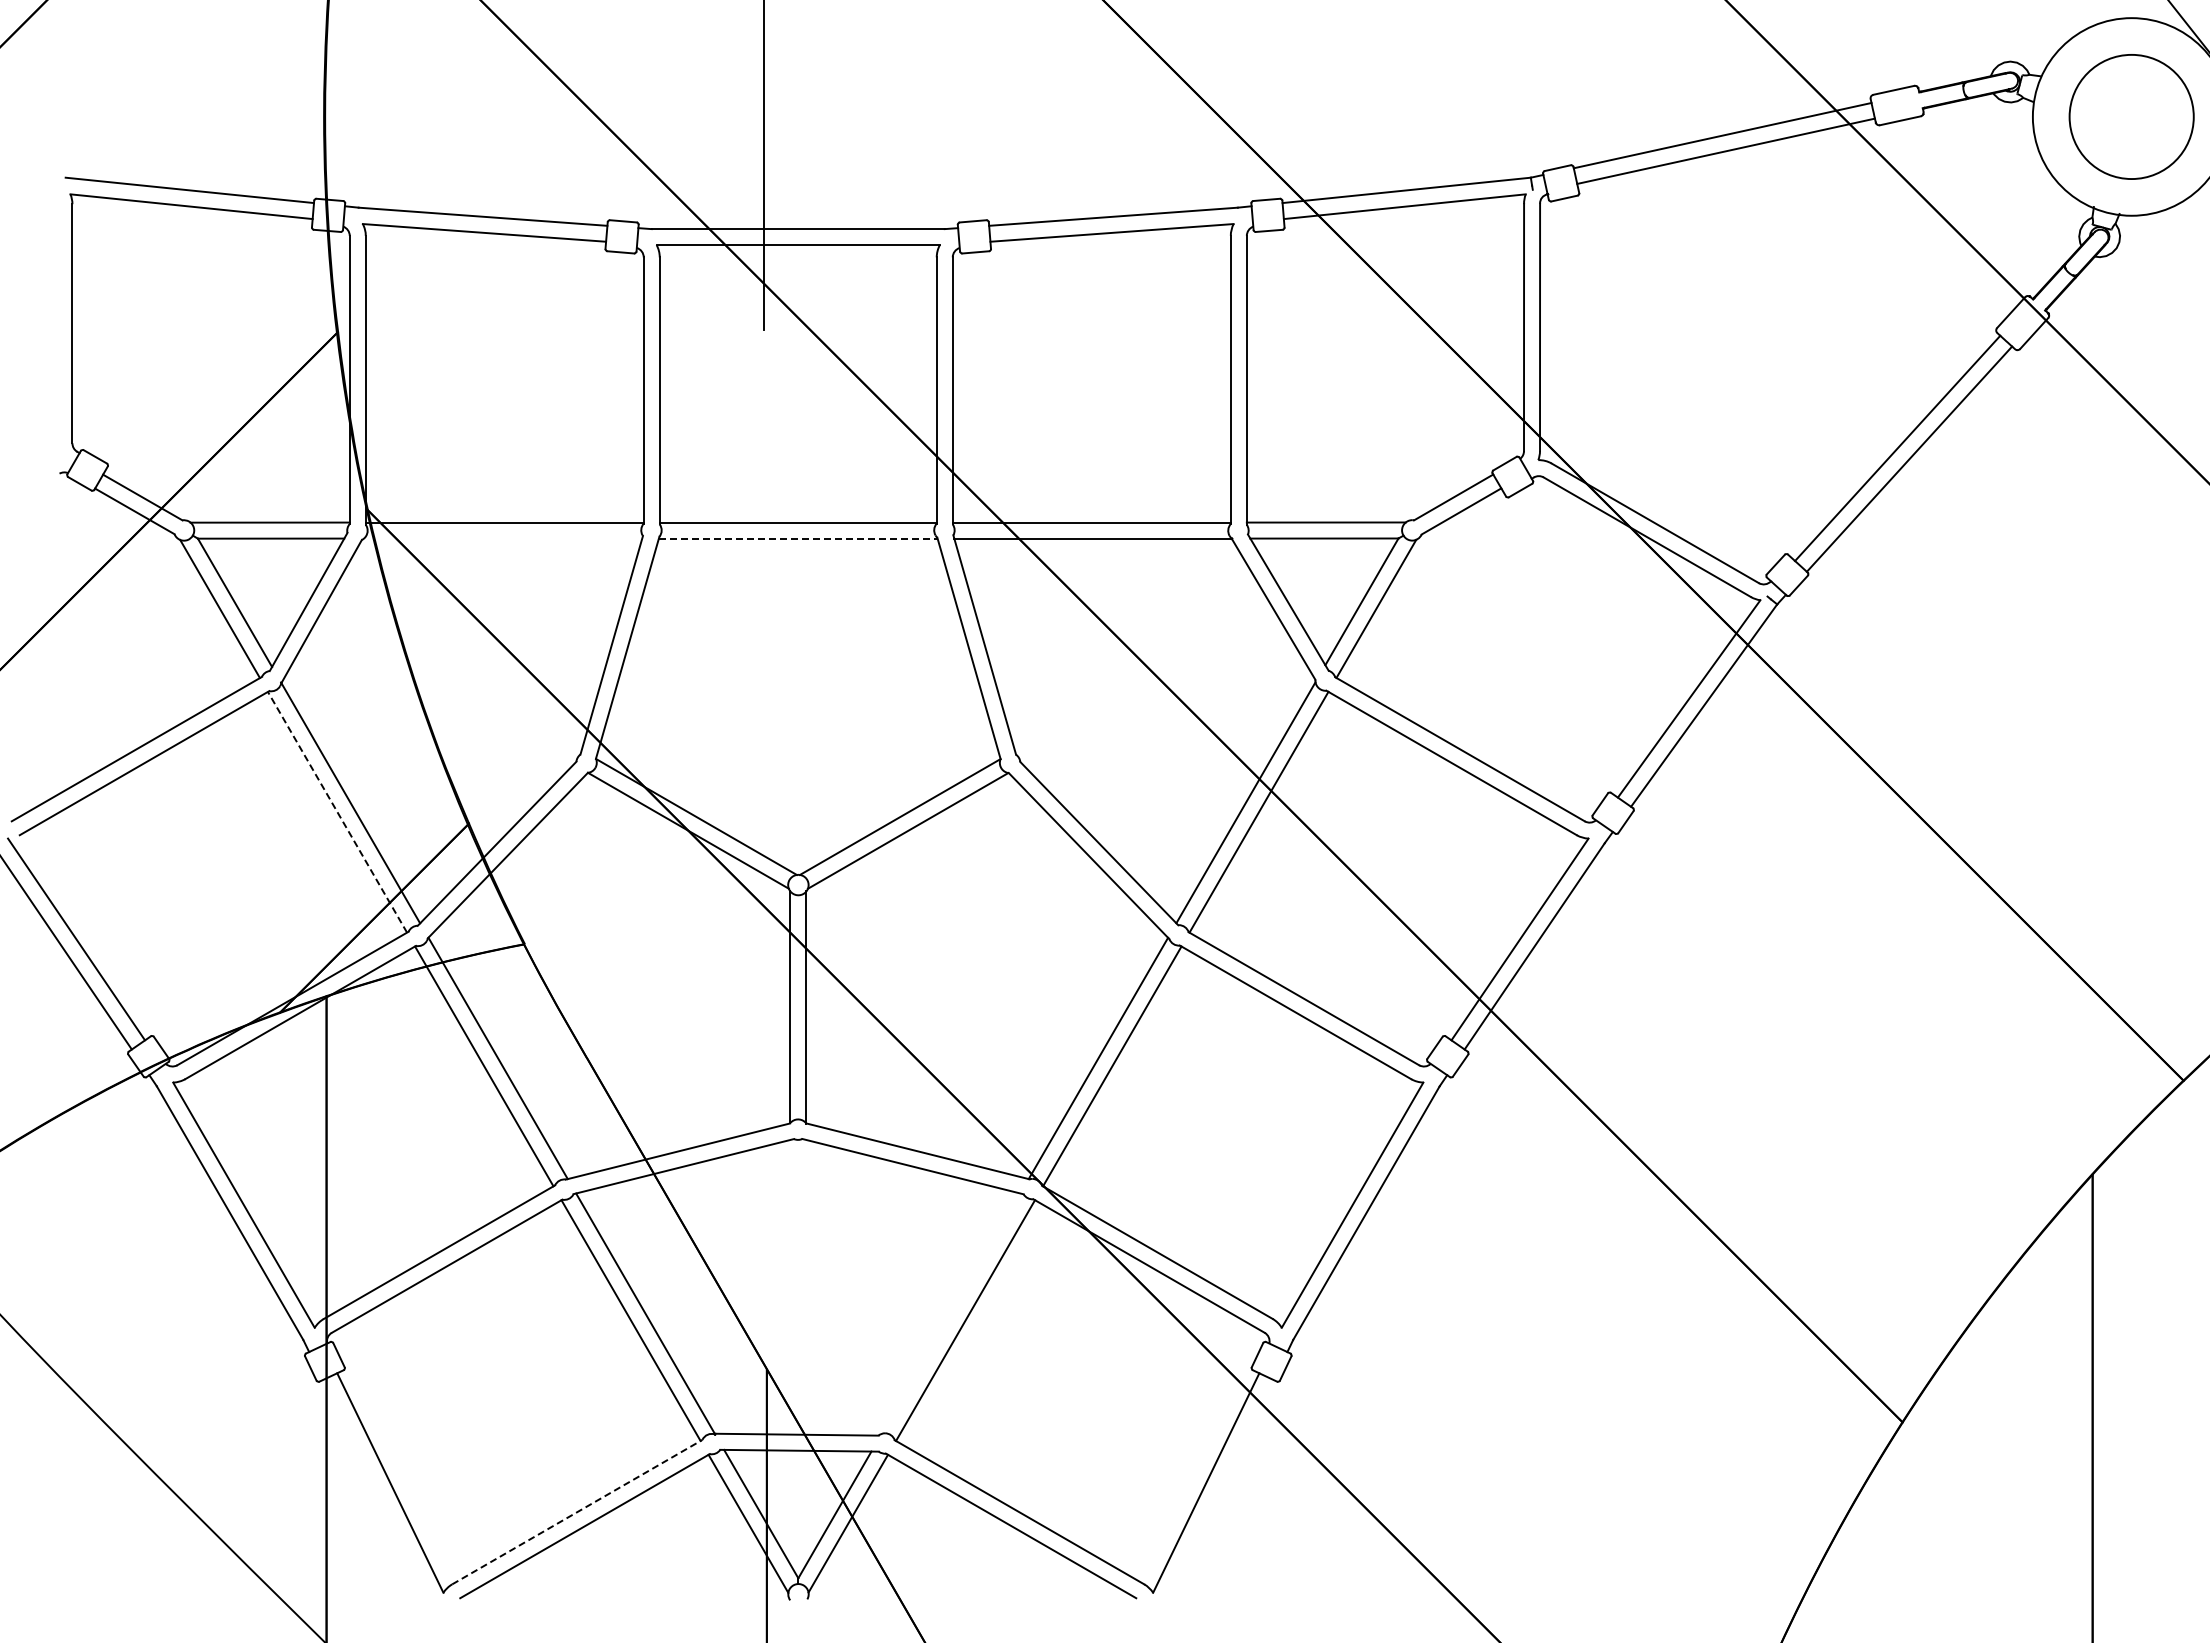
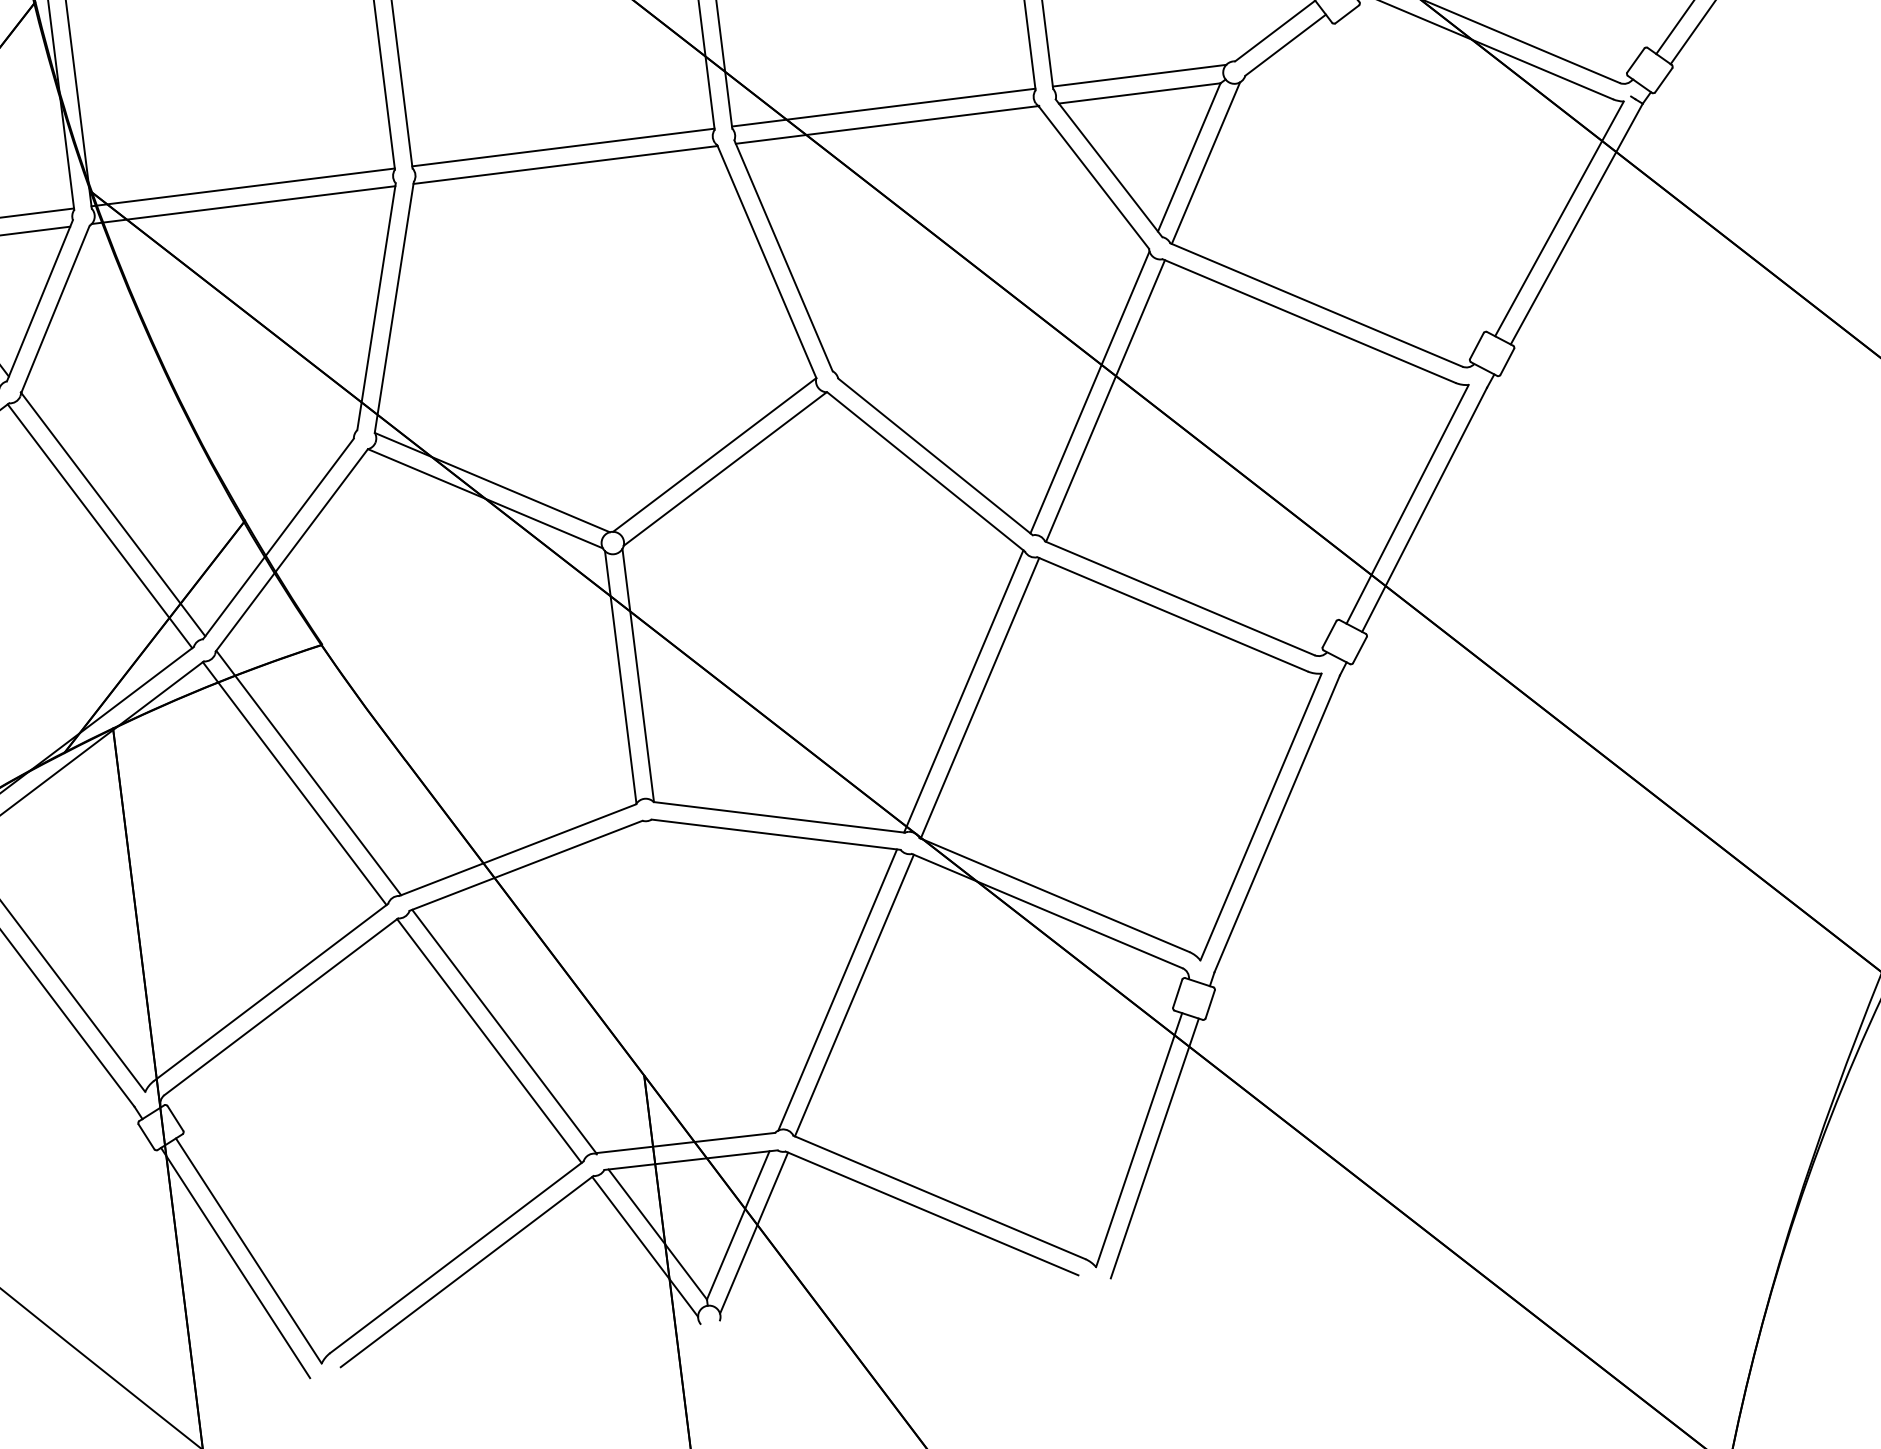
line: (503, 538) -> (243, 204), added
line: (798, 538) -> (565, 164), dashed -> solid
line: (337, 811) -> (99, 525), dashed -> solid
line: (950, 1313) -> (837, 989), added
line: (376, 1492) -> (235, 1263), added
line: (1219, 1492) -> (1154, 1148), added
line: (577, 1511) -> (456, 1256), dashed -> solid

